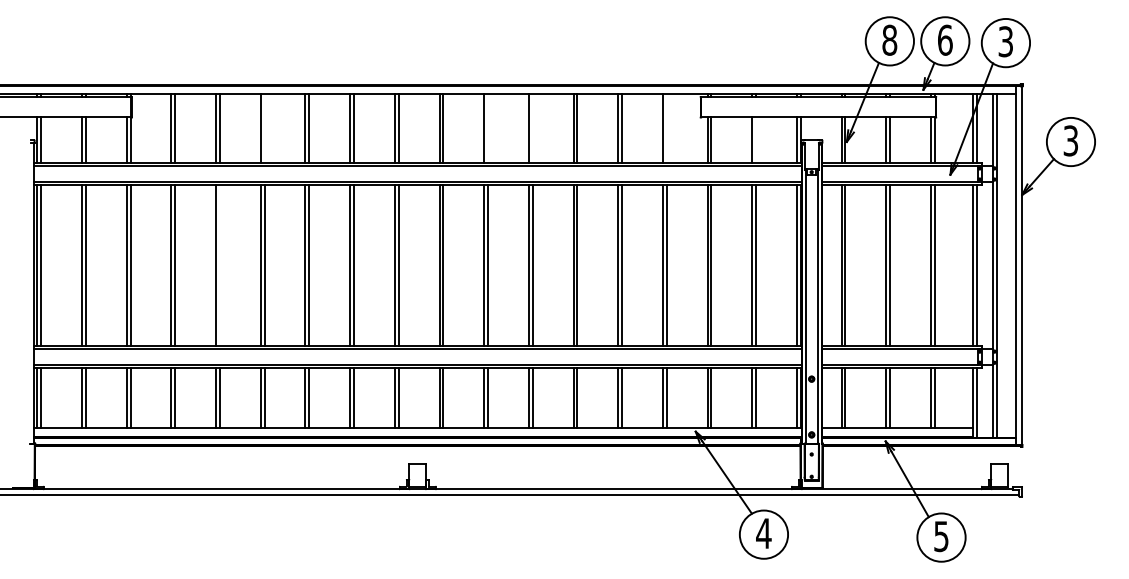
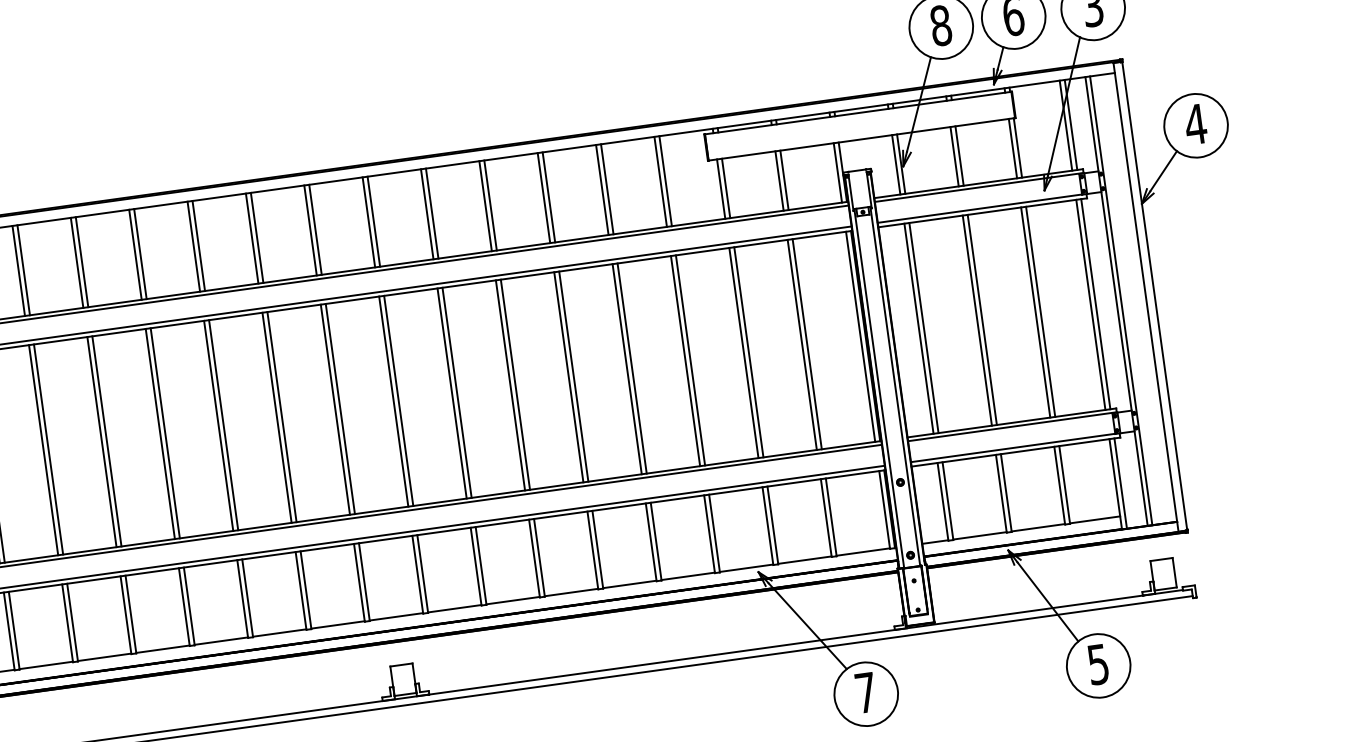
line: (264, 127) -> (140, 252), added
line: (487, 127) -> (431, 212), added
line: (532, 127) -> (490, 204), added
line: (666, 127) -> (665, 180), added
line: (756, 139) -> (784, 179), added
text: (1070, 140) -> (1195, 123), 3 -> 4
line: (219, 265) -> (106, 441), added
text: (763, 533) -> (865, 692), 4 -> 7

